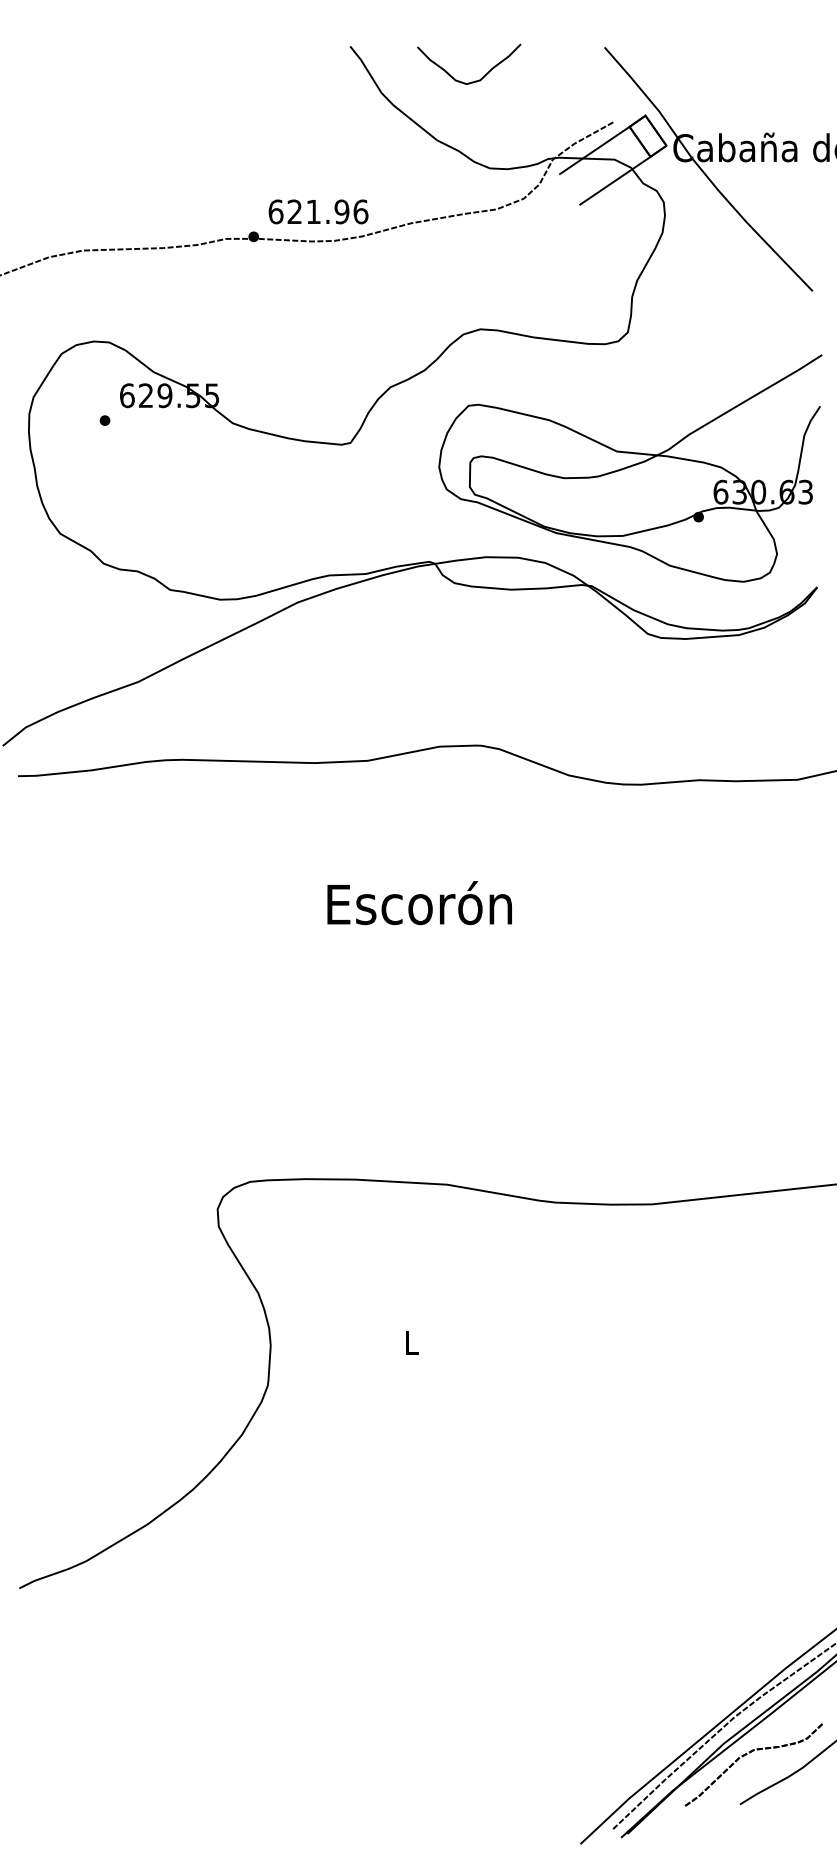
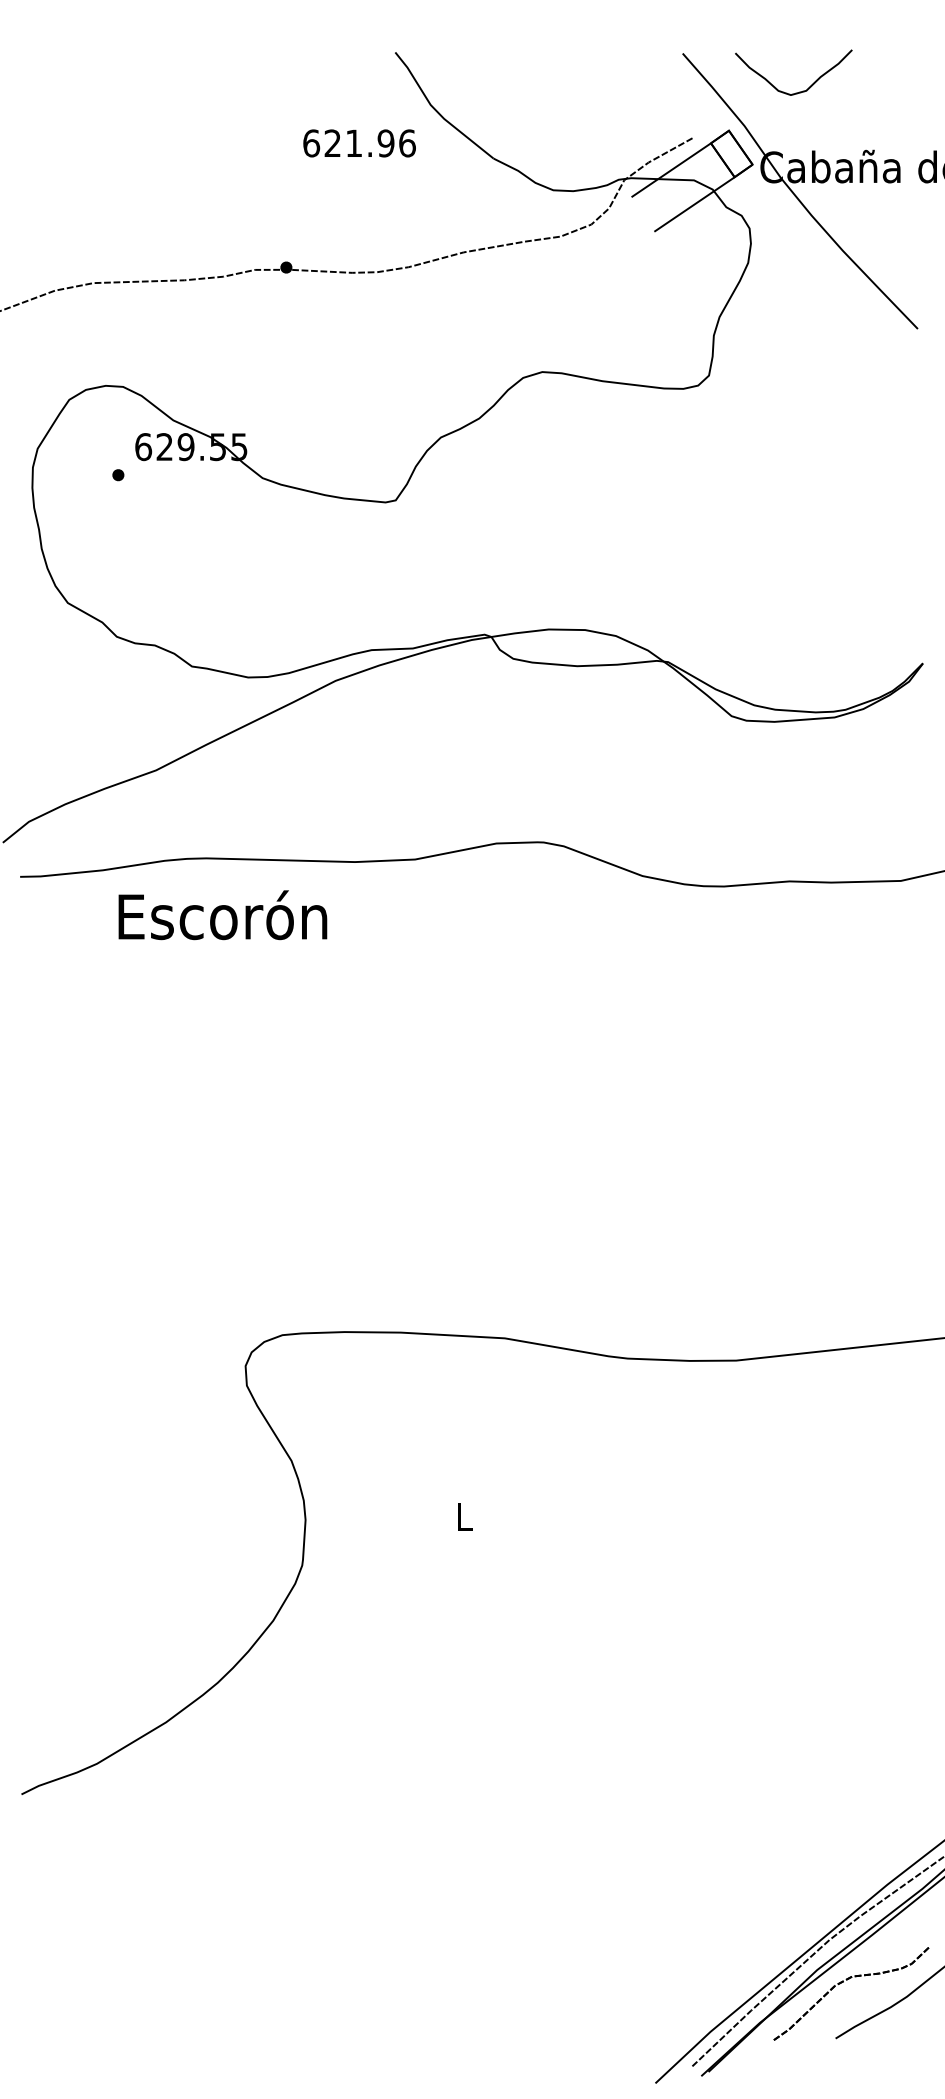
curve: (474, 80) -> (799, 91), moved
text: (318, 211) -> (359, 143), moved
part: (630, 468) -> (711, 529), removed
text: (419, 903) -> (222, 915), moved

